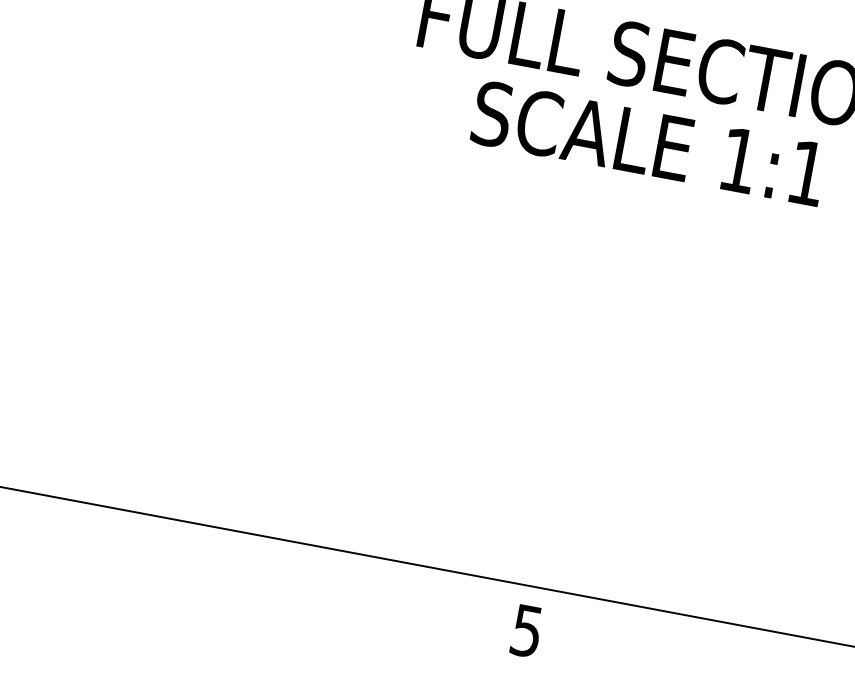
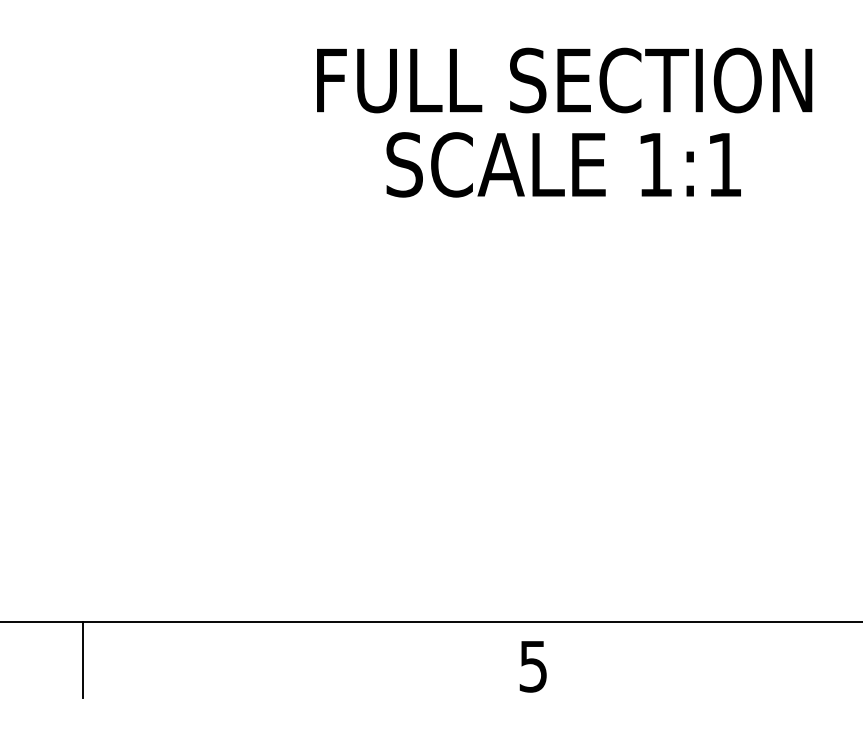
line: (84, 541) -> (82, 659), added

